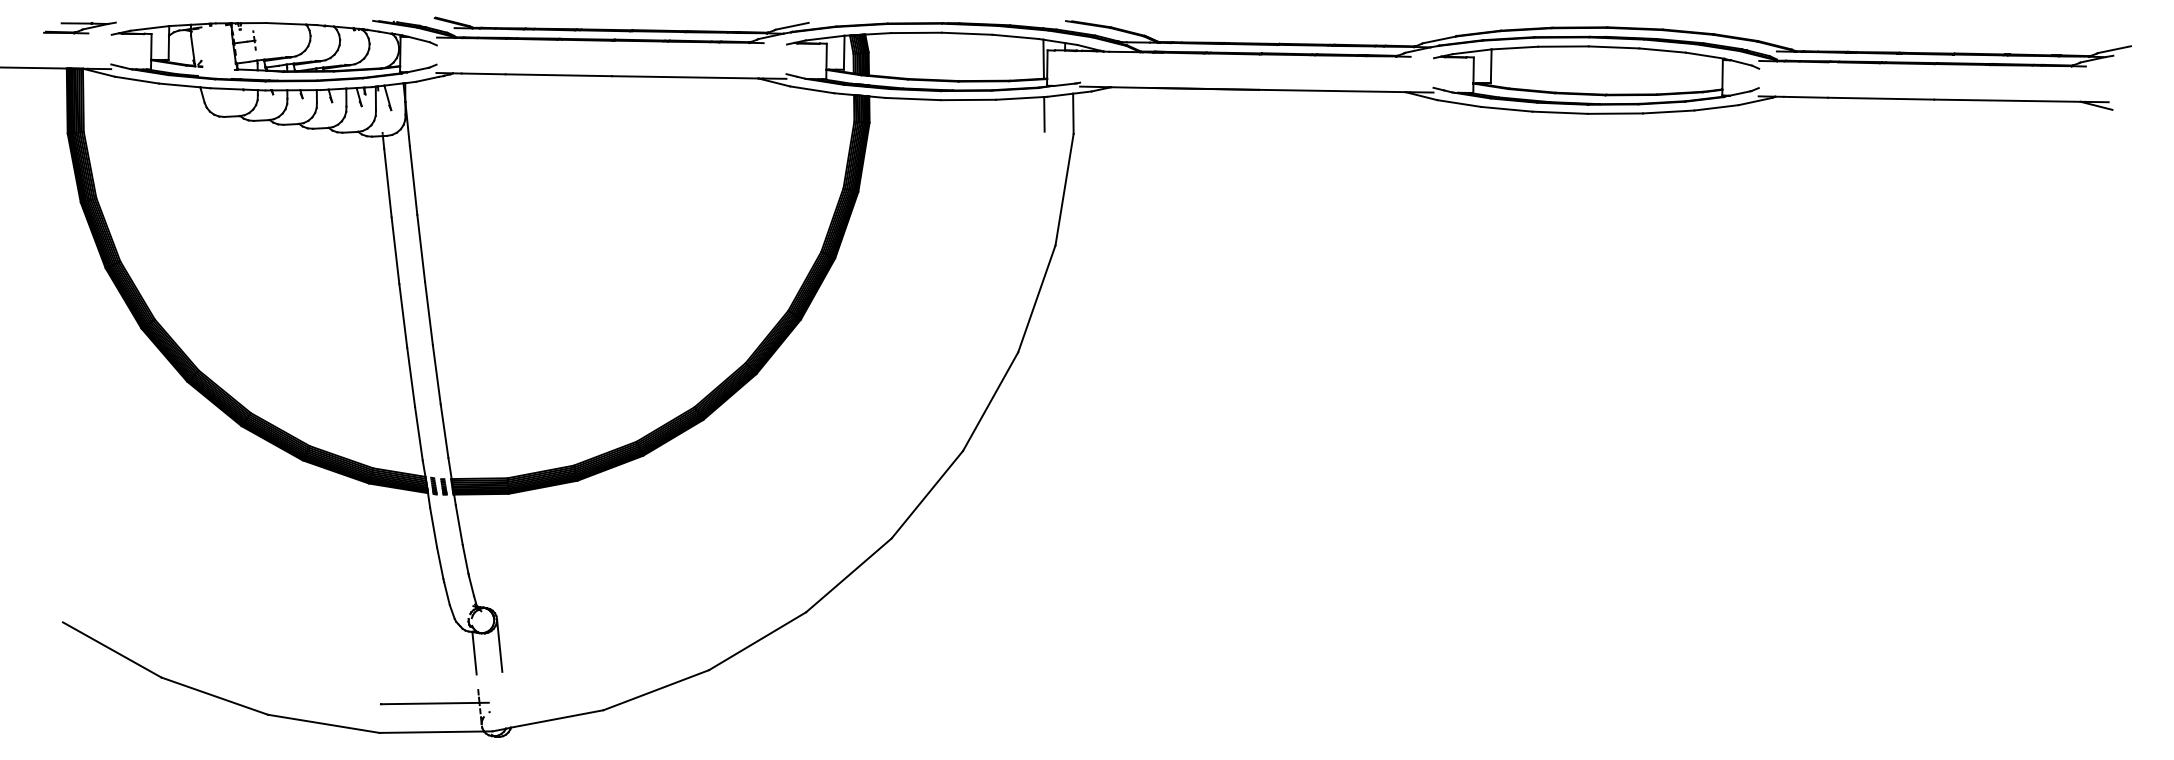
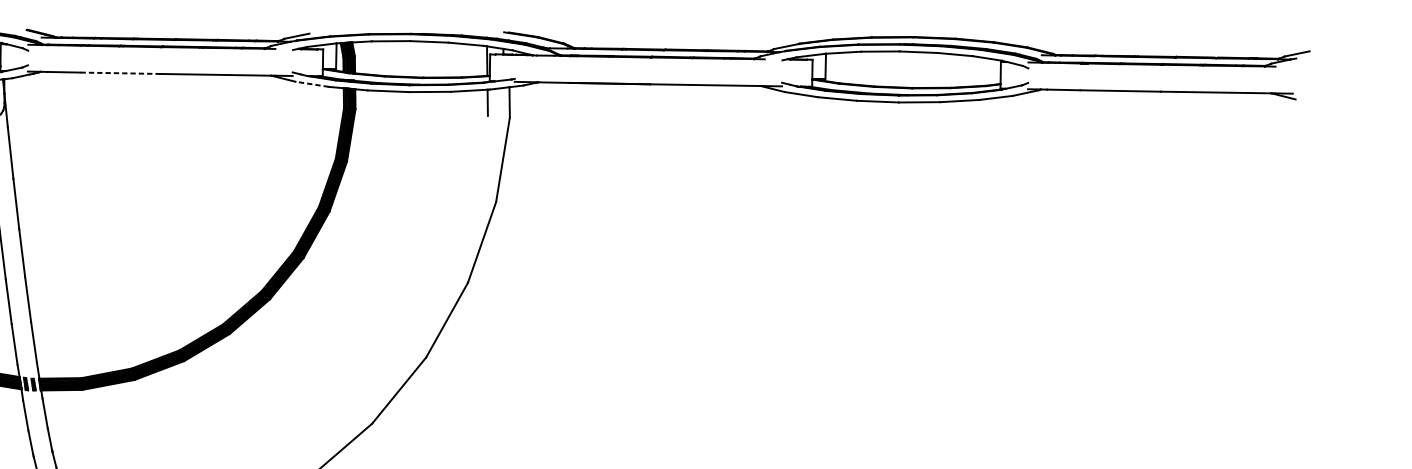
line: (558, 75) -> (120, 73), solid -> dashed
line: (811, 89) -> (311, 84), solid -> dashed

